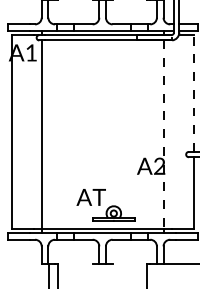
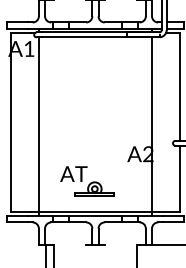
line: (193, 93) -> (179, 86), dashed -> solid
line: (164, 135) -> (152, 125), dashed -> solid
part: (105, 205) -> (87, 181), moved

